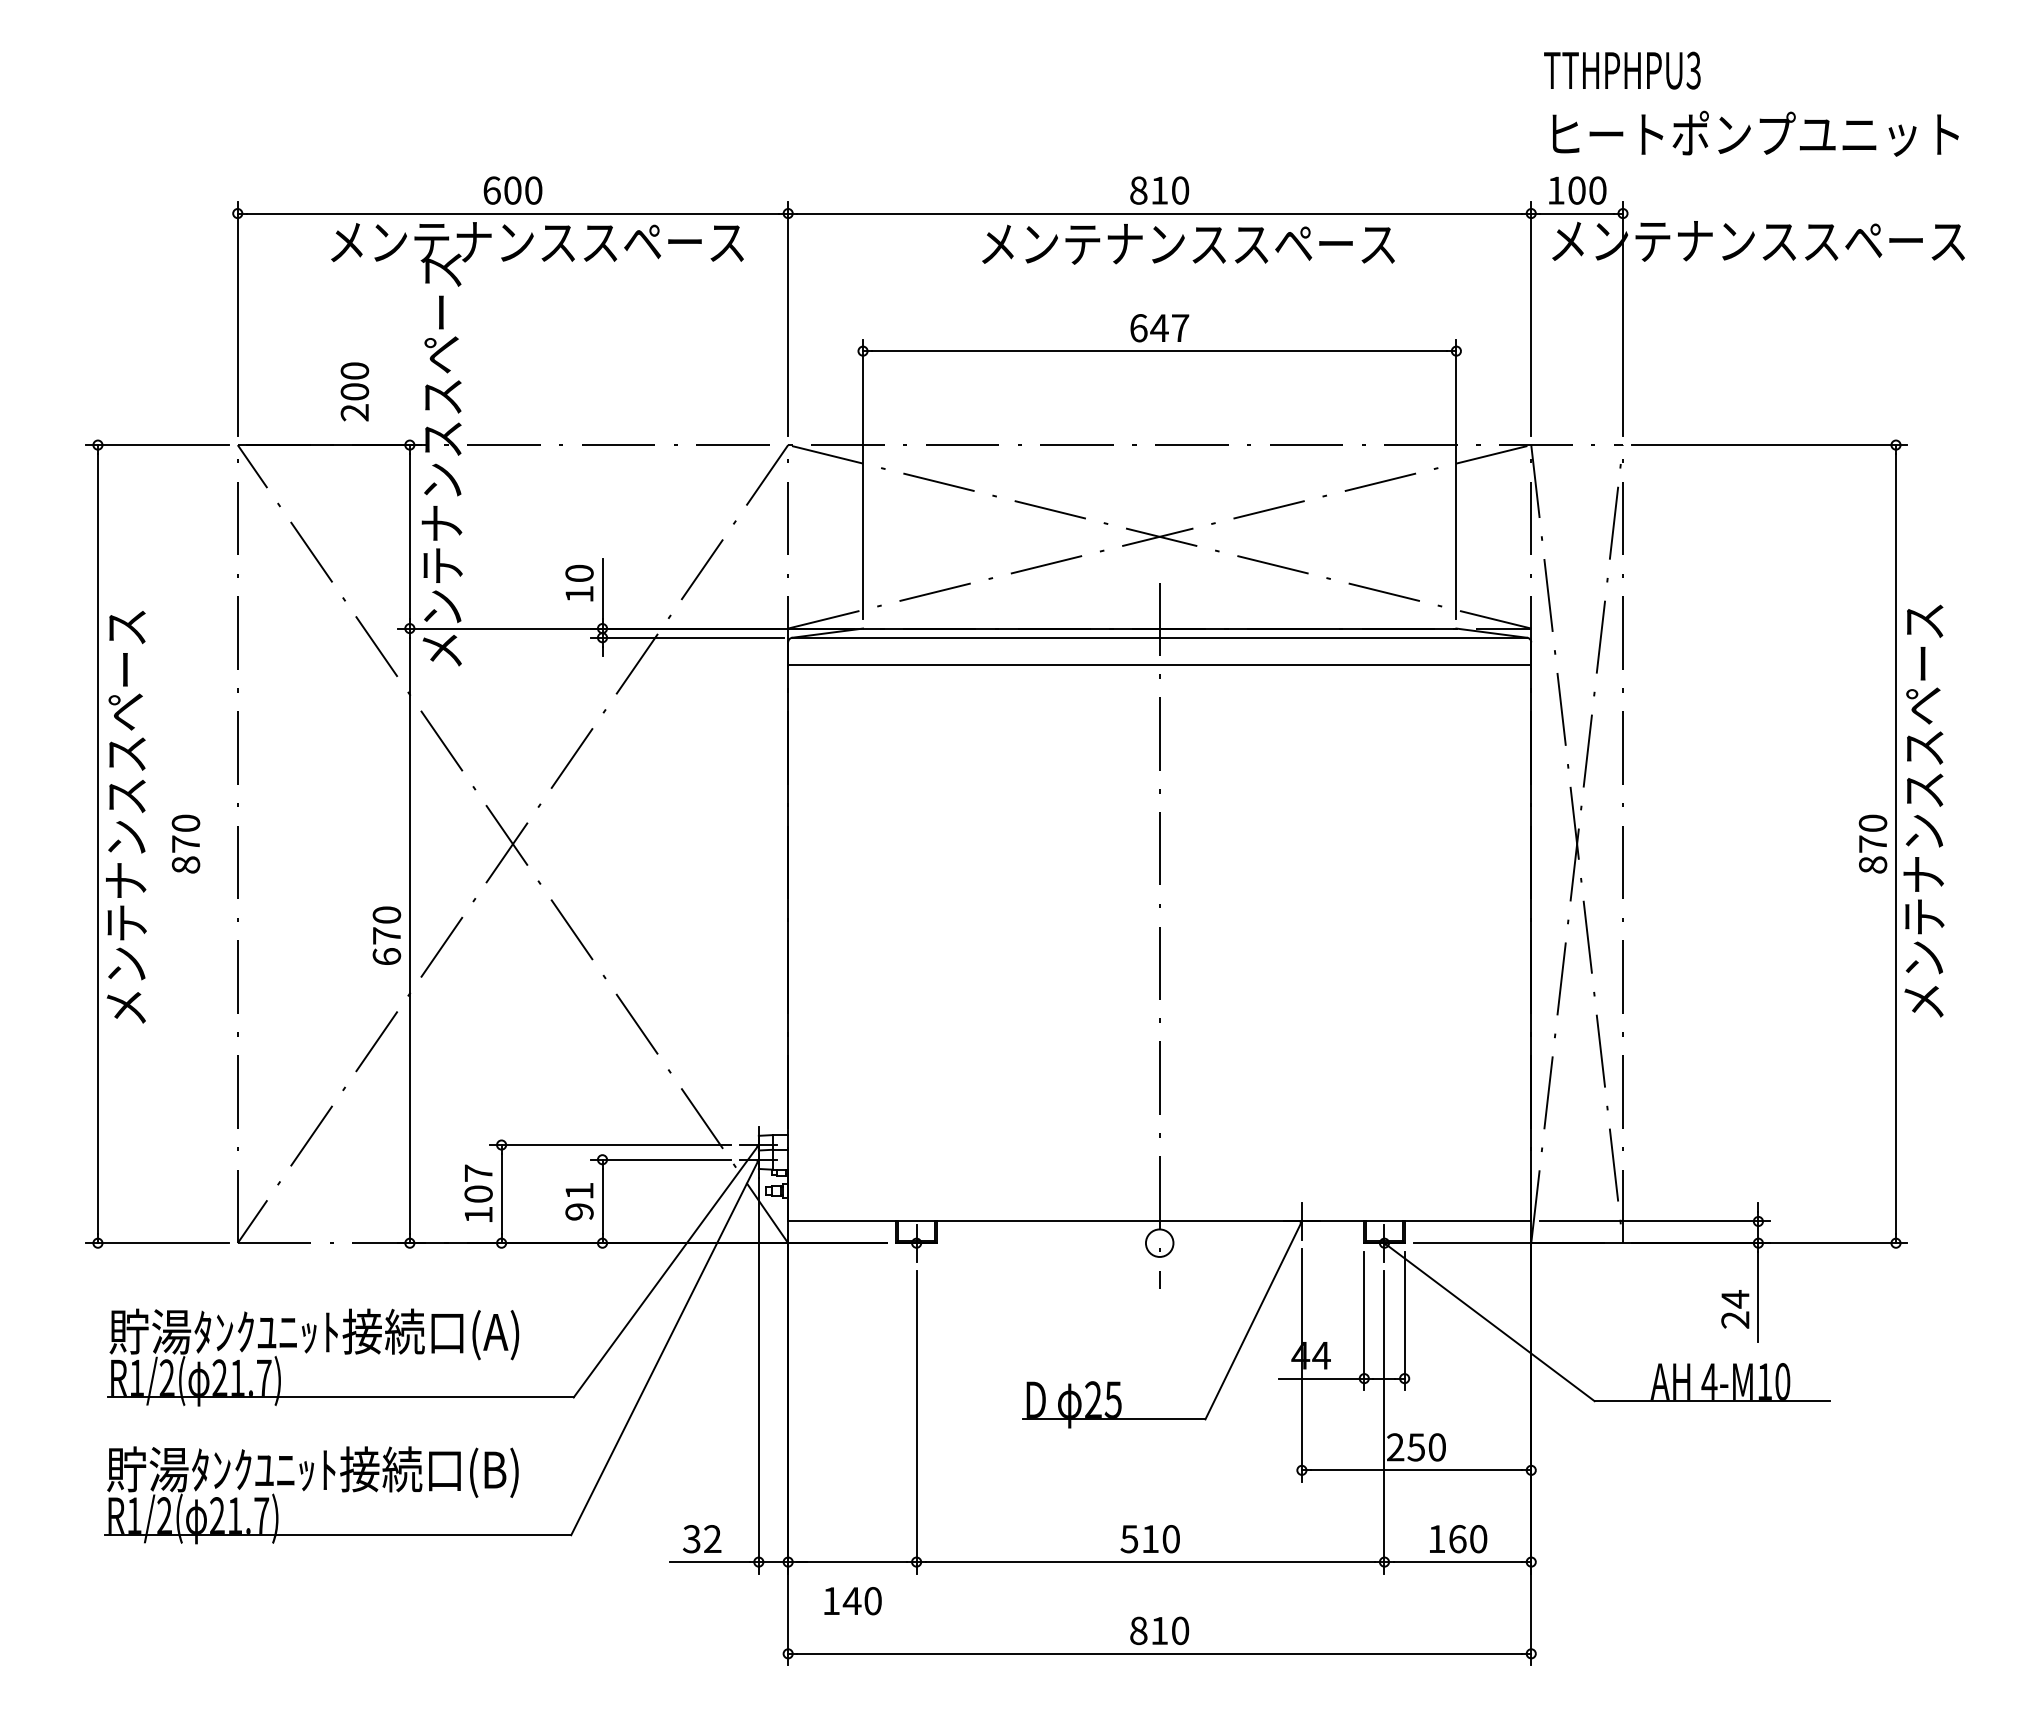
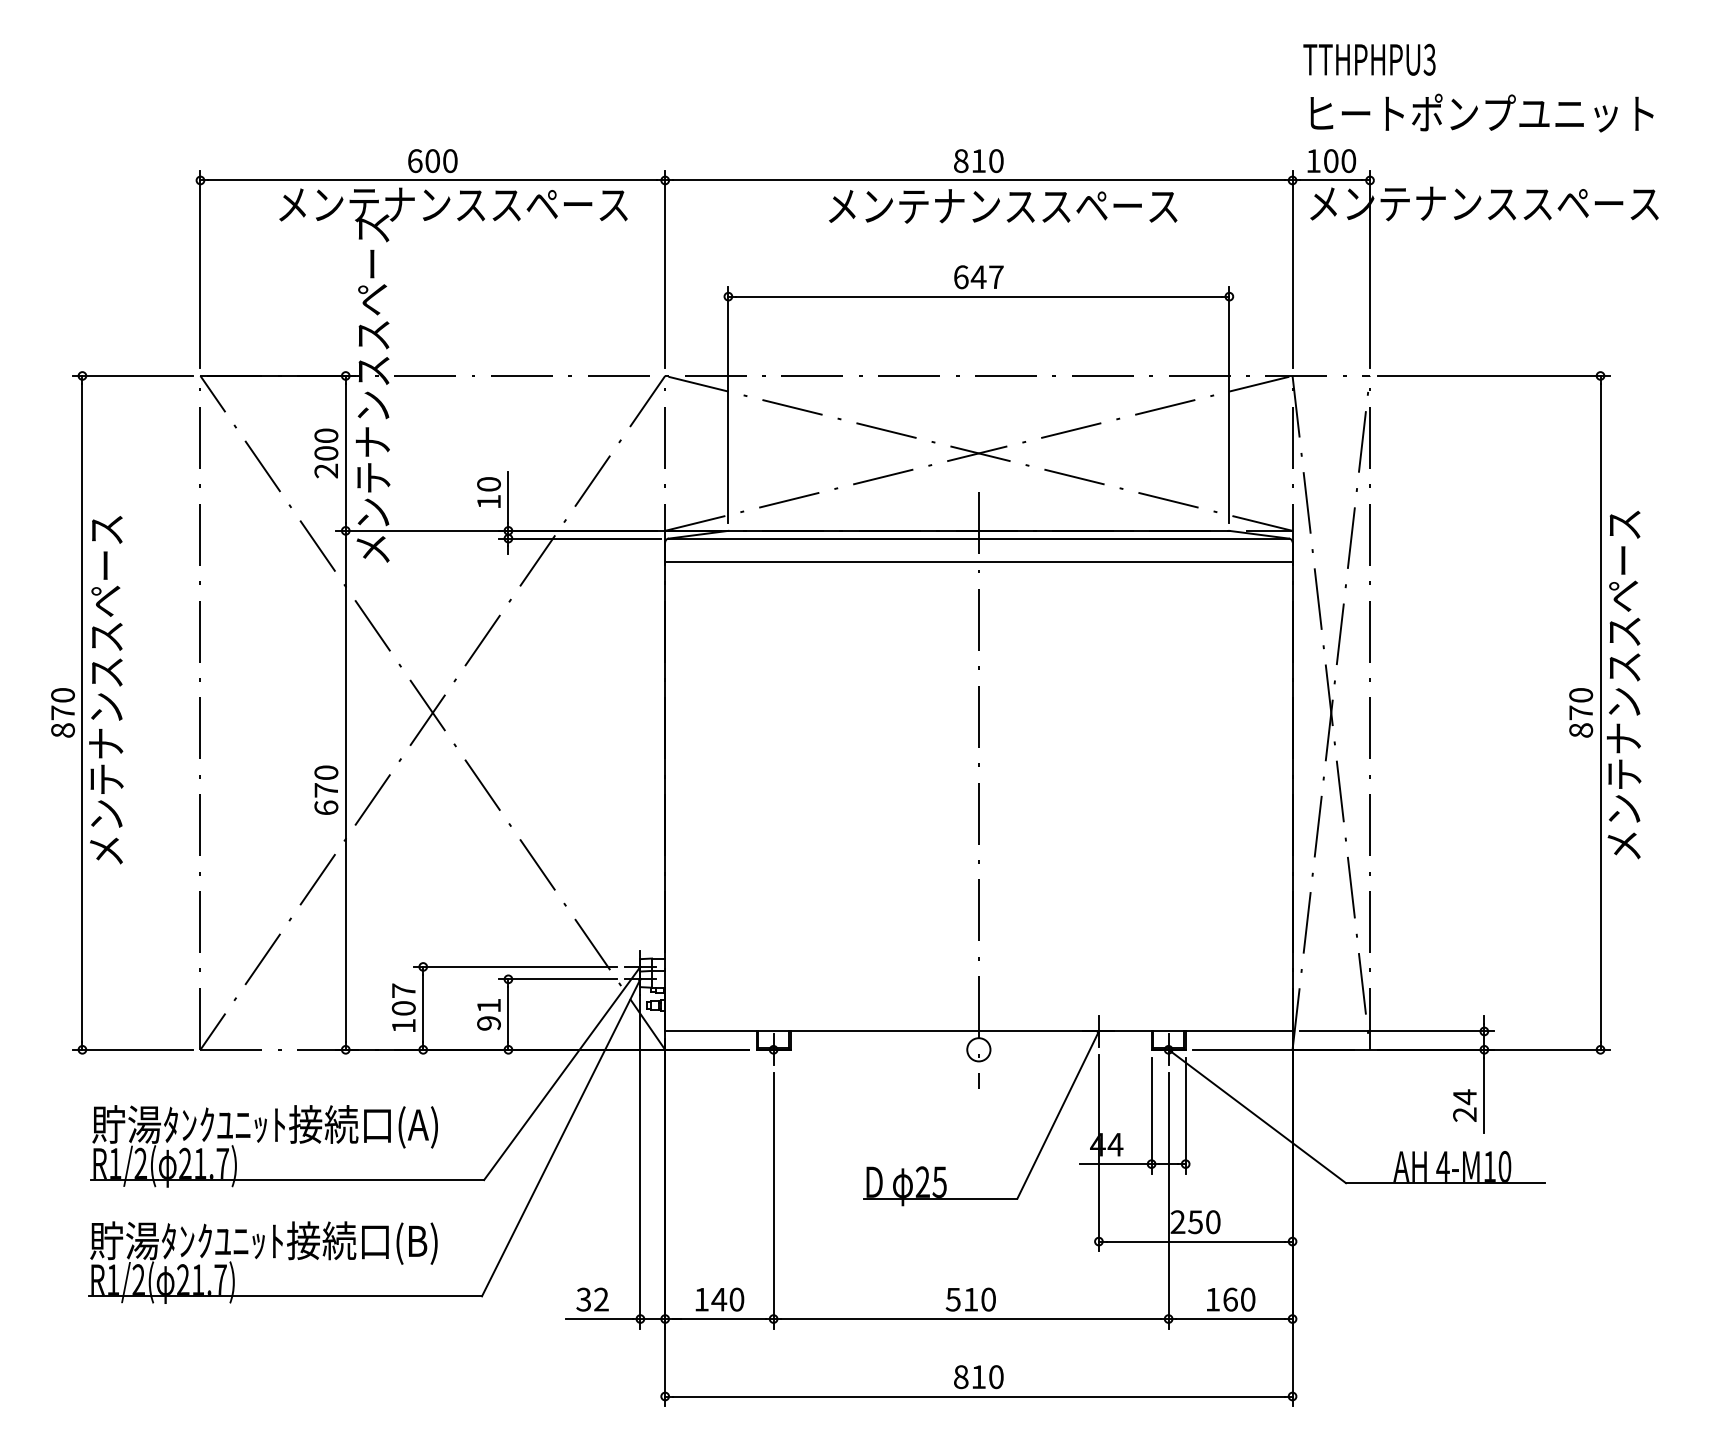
text: (354, 391) -> (326, 453), moved
text: (185, 843) -> (62, 712), moved
text: (852, 1601) -> (719, 1299), moved

